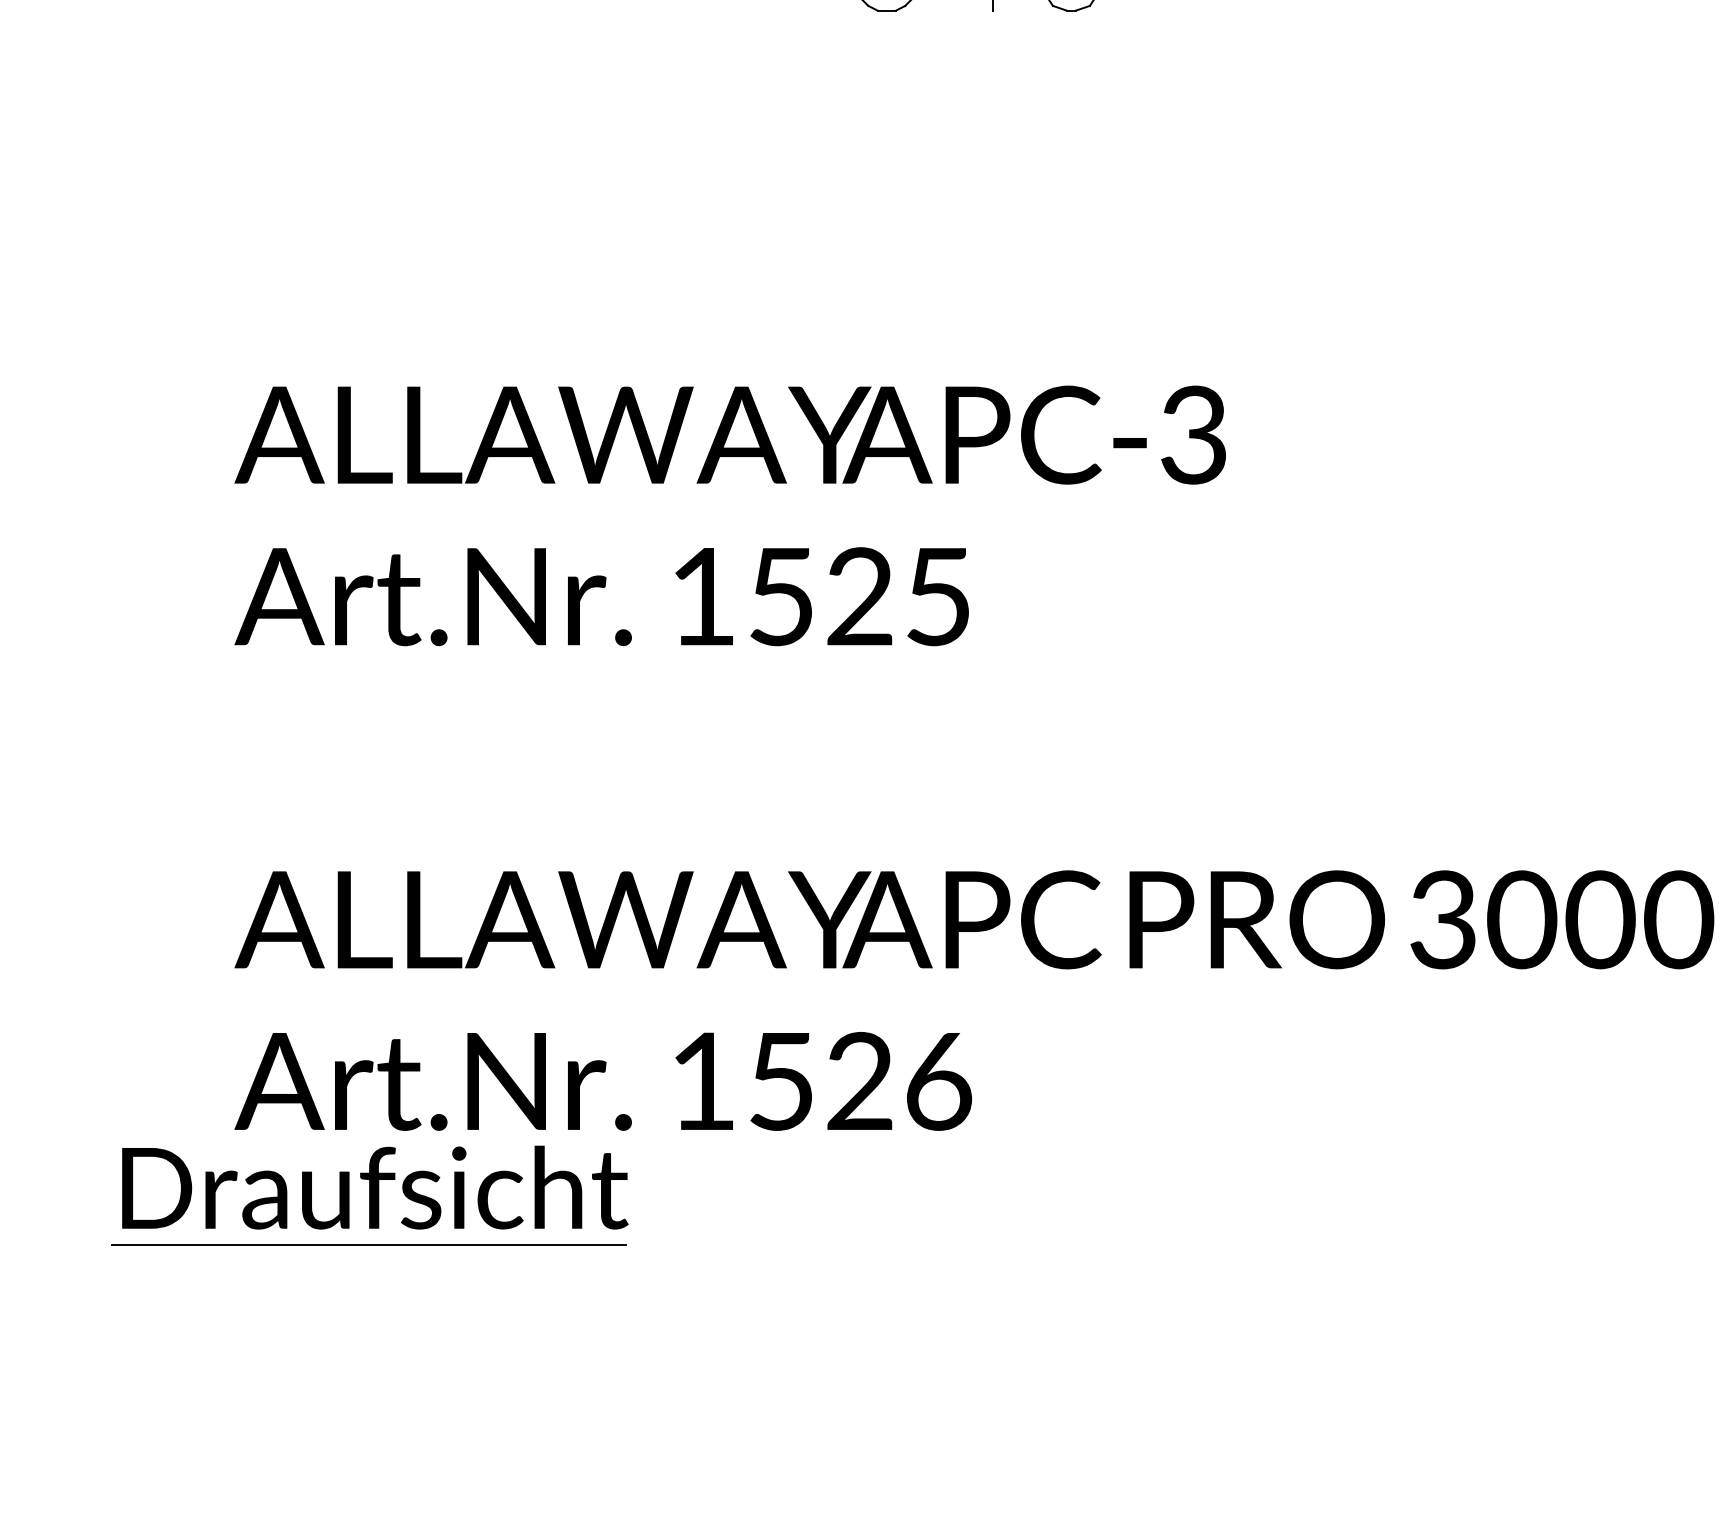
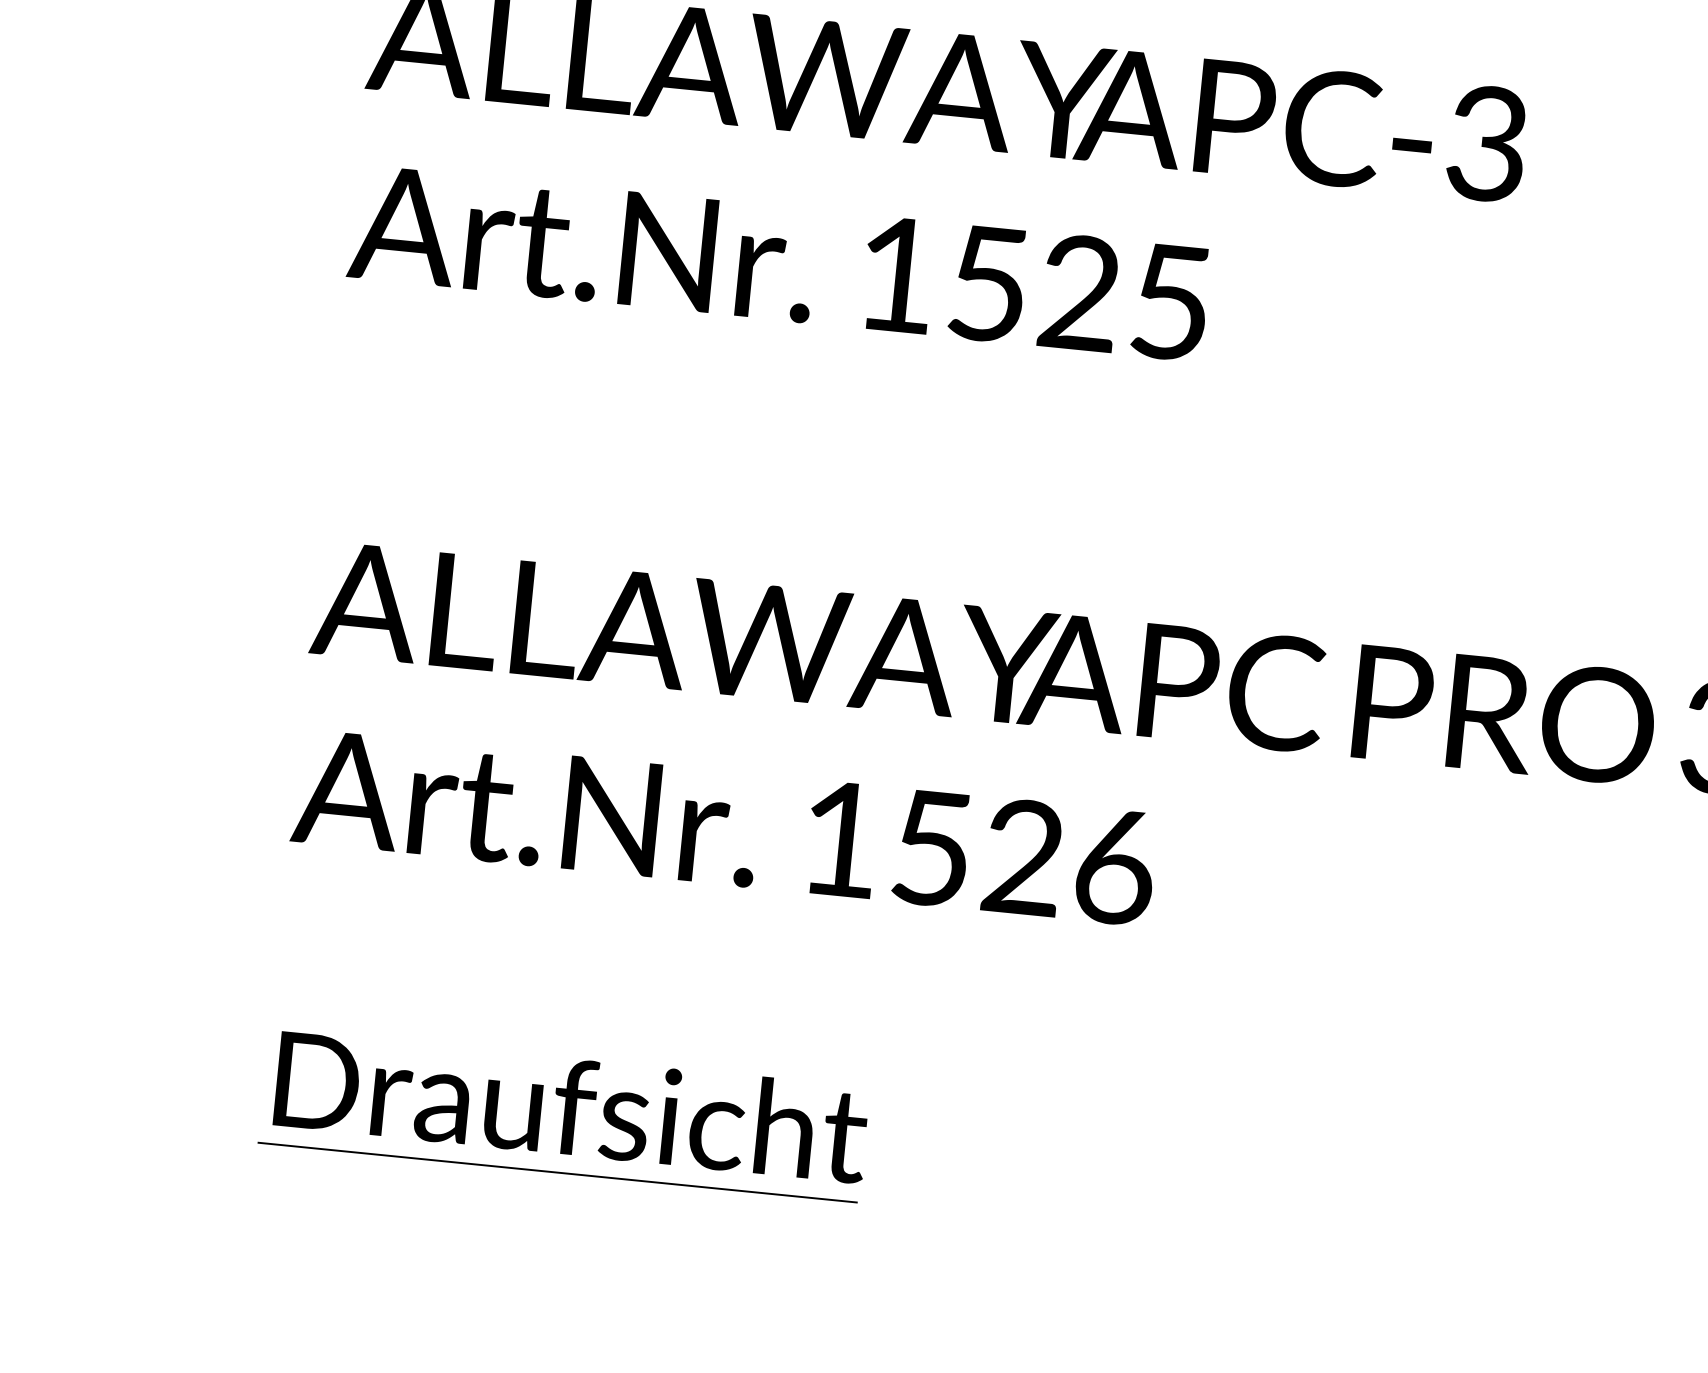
part: (369, 1195) -> (564, 1115), moved

